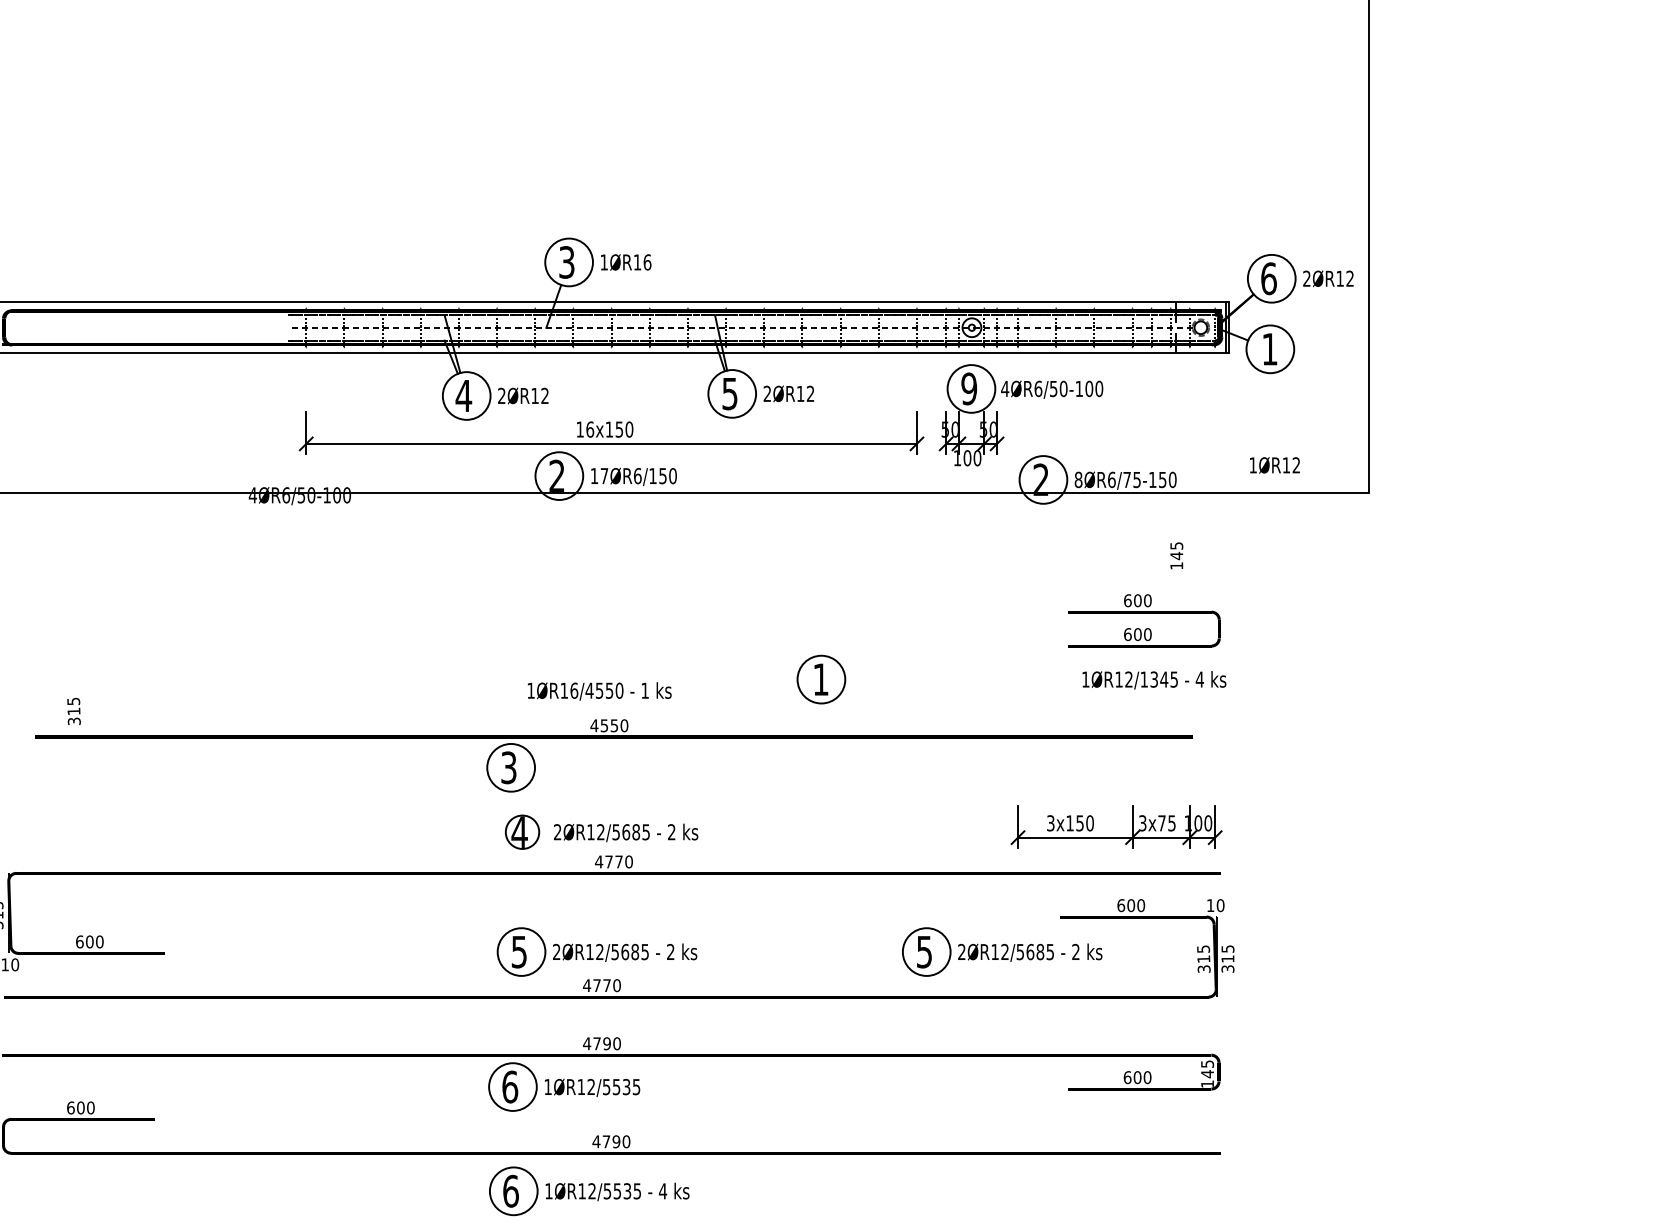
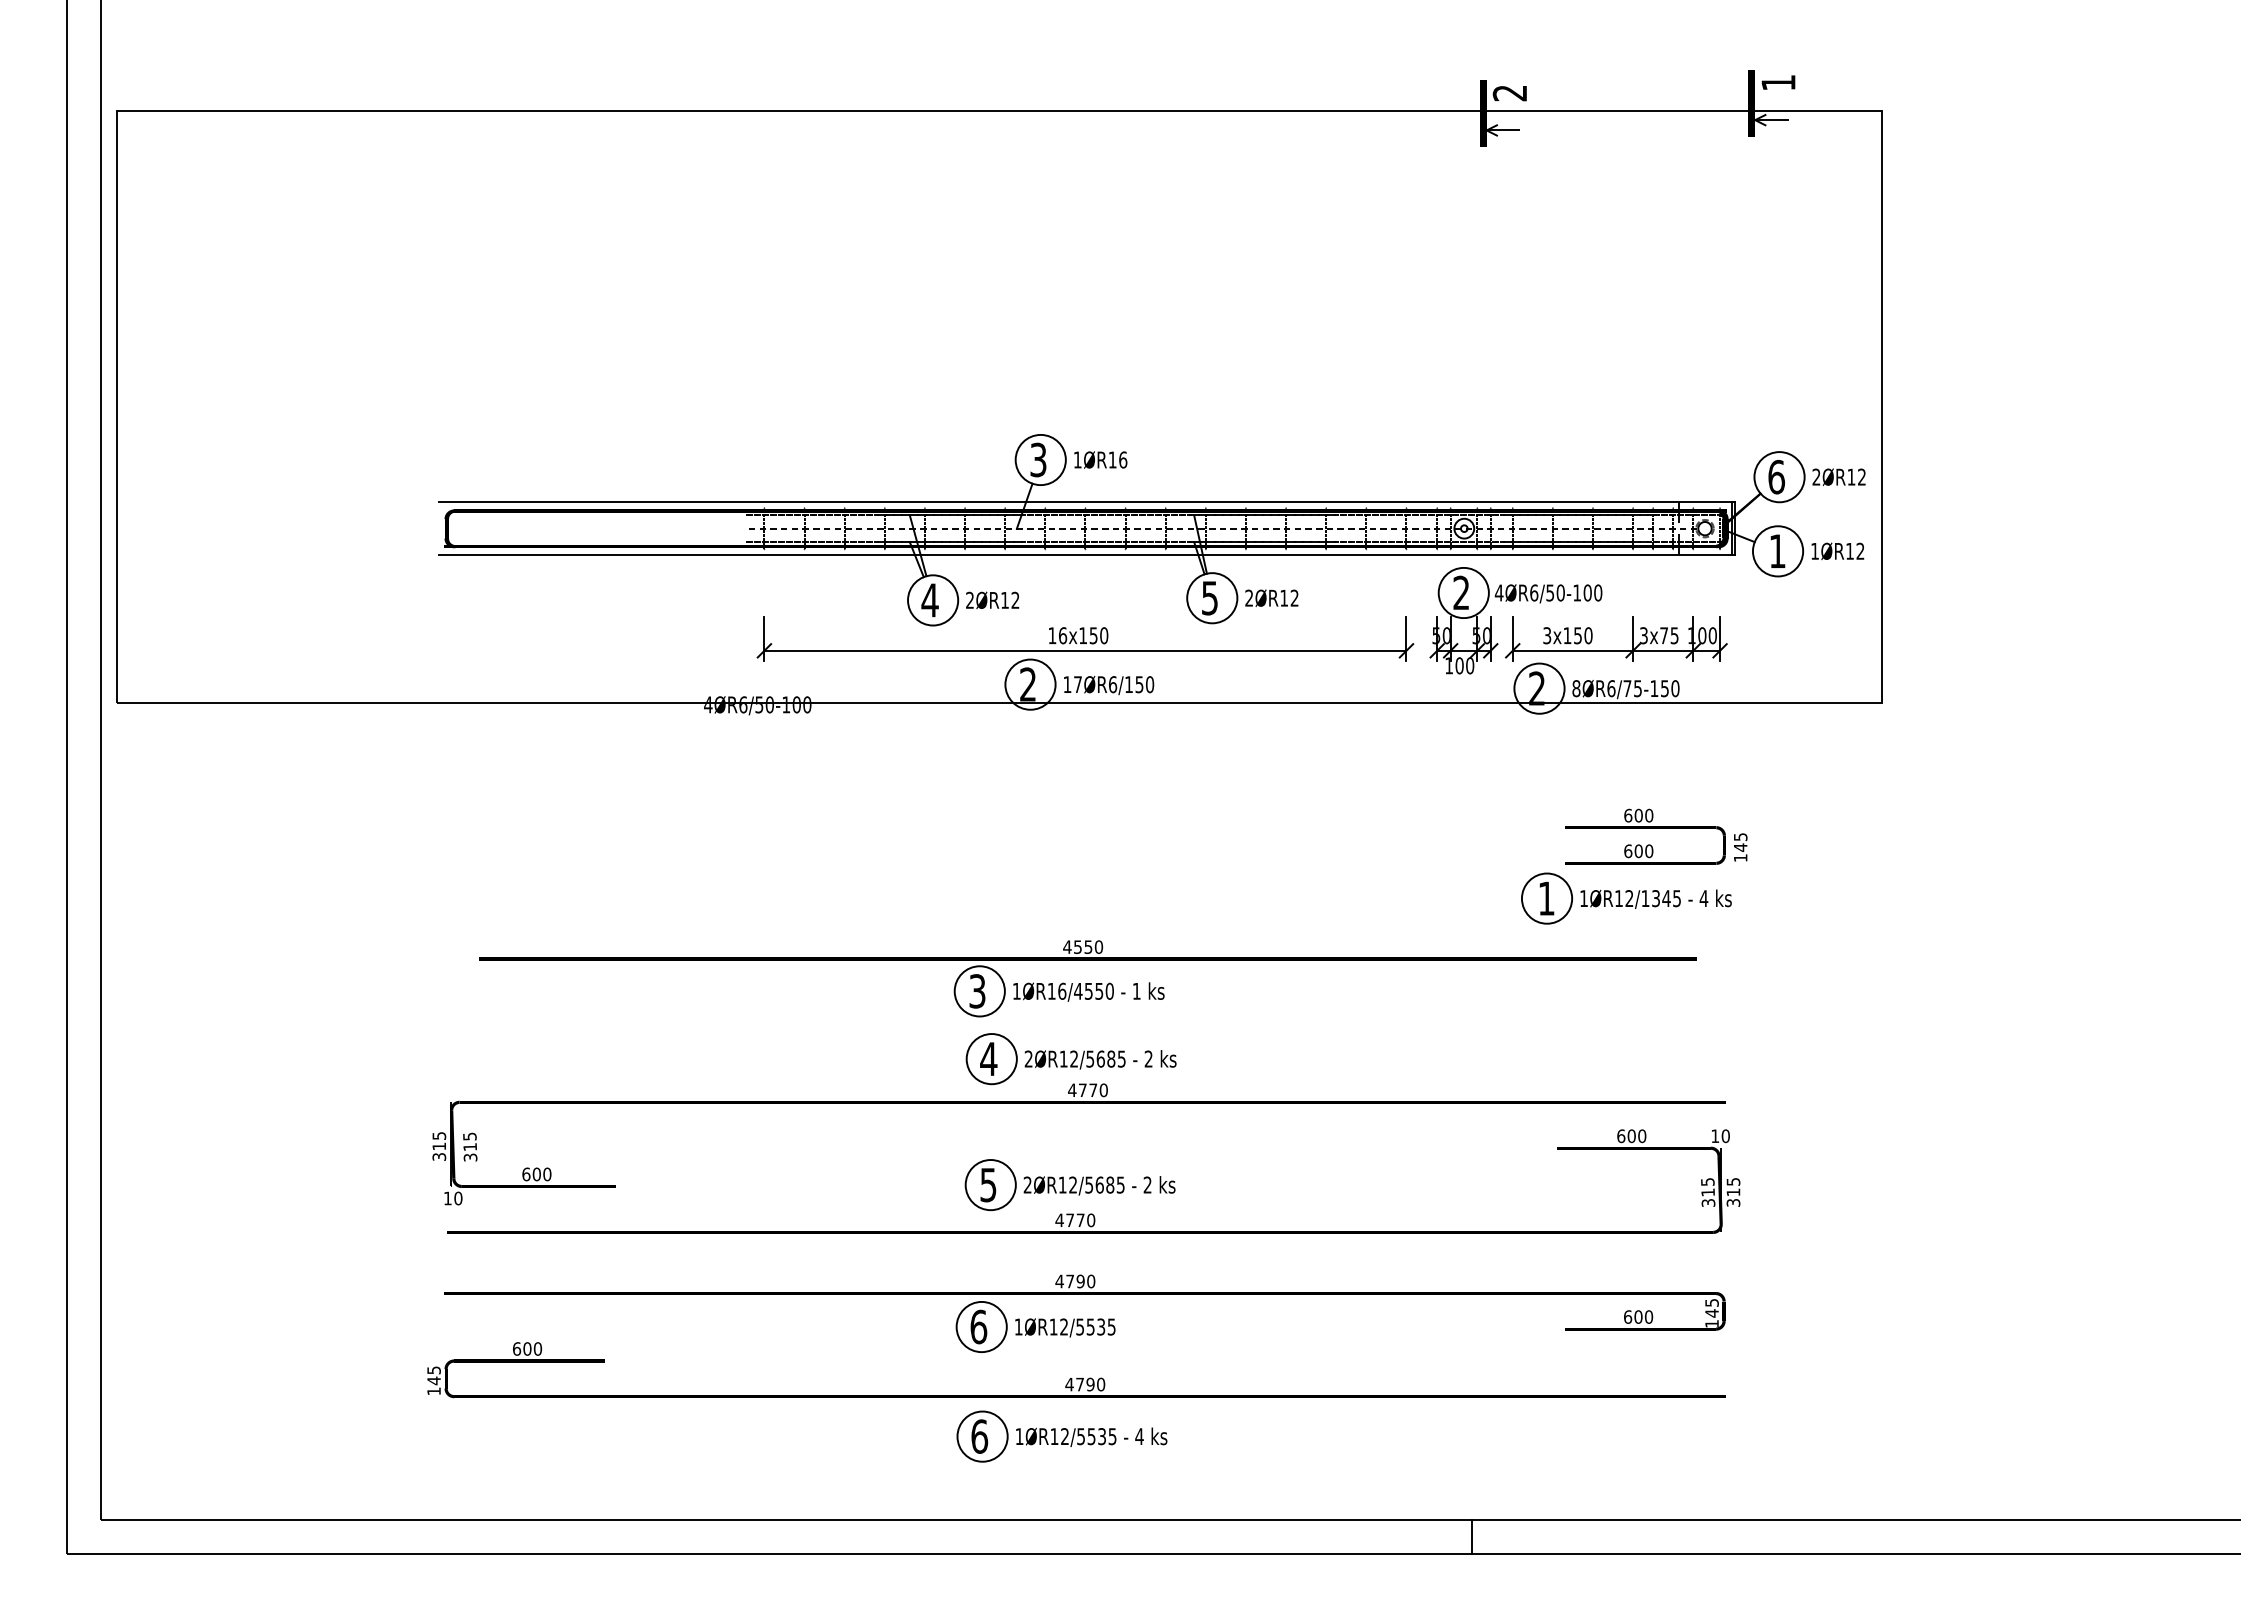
text: (969, 388) -> (1461, 592), 9 -> 2
text: (1274, 464) -> (1837, 550), moved
text: (1176, 555) -> (1740, 847), moved
part: (820, 679) -> (1546, 898), moved
text: (599, 690) -> (1088, 991), moved
text: (74, 710) -> (470, 1146), moved
circle: (522, 832) -> (991, 1059), size x1.43
part: (1116, 837) -> (1616, 650), moved
part: (1001, 952) -> (1495, 1185), removed

